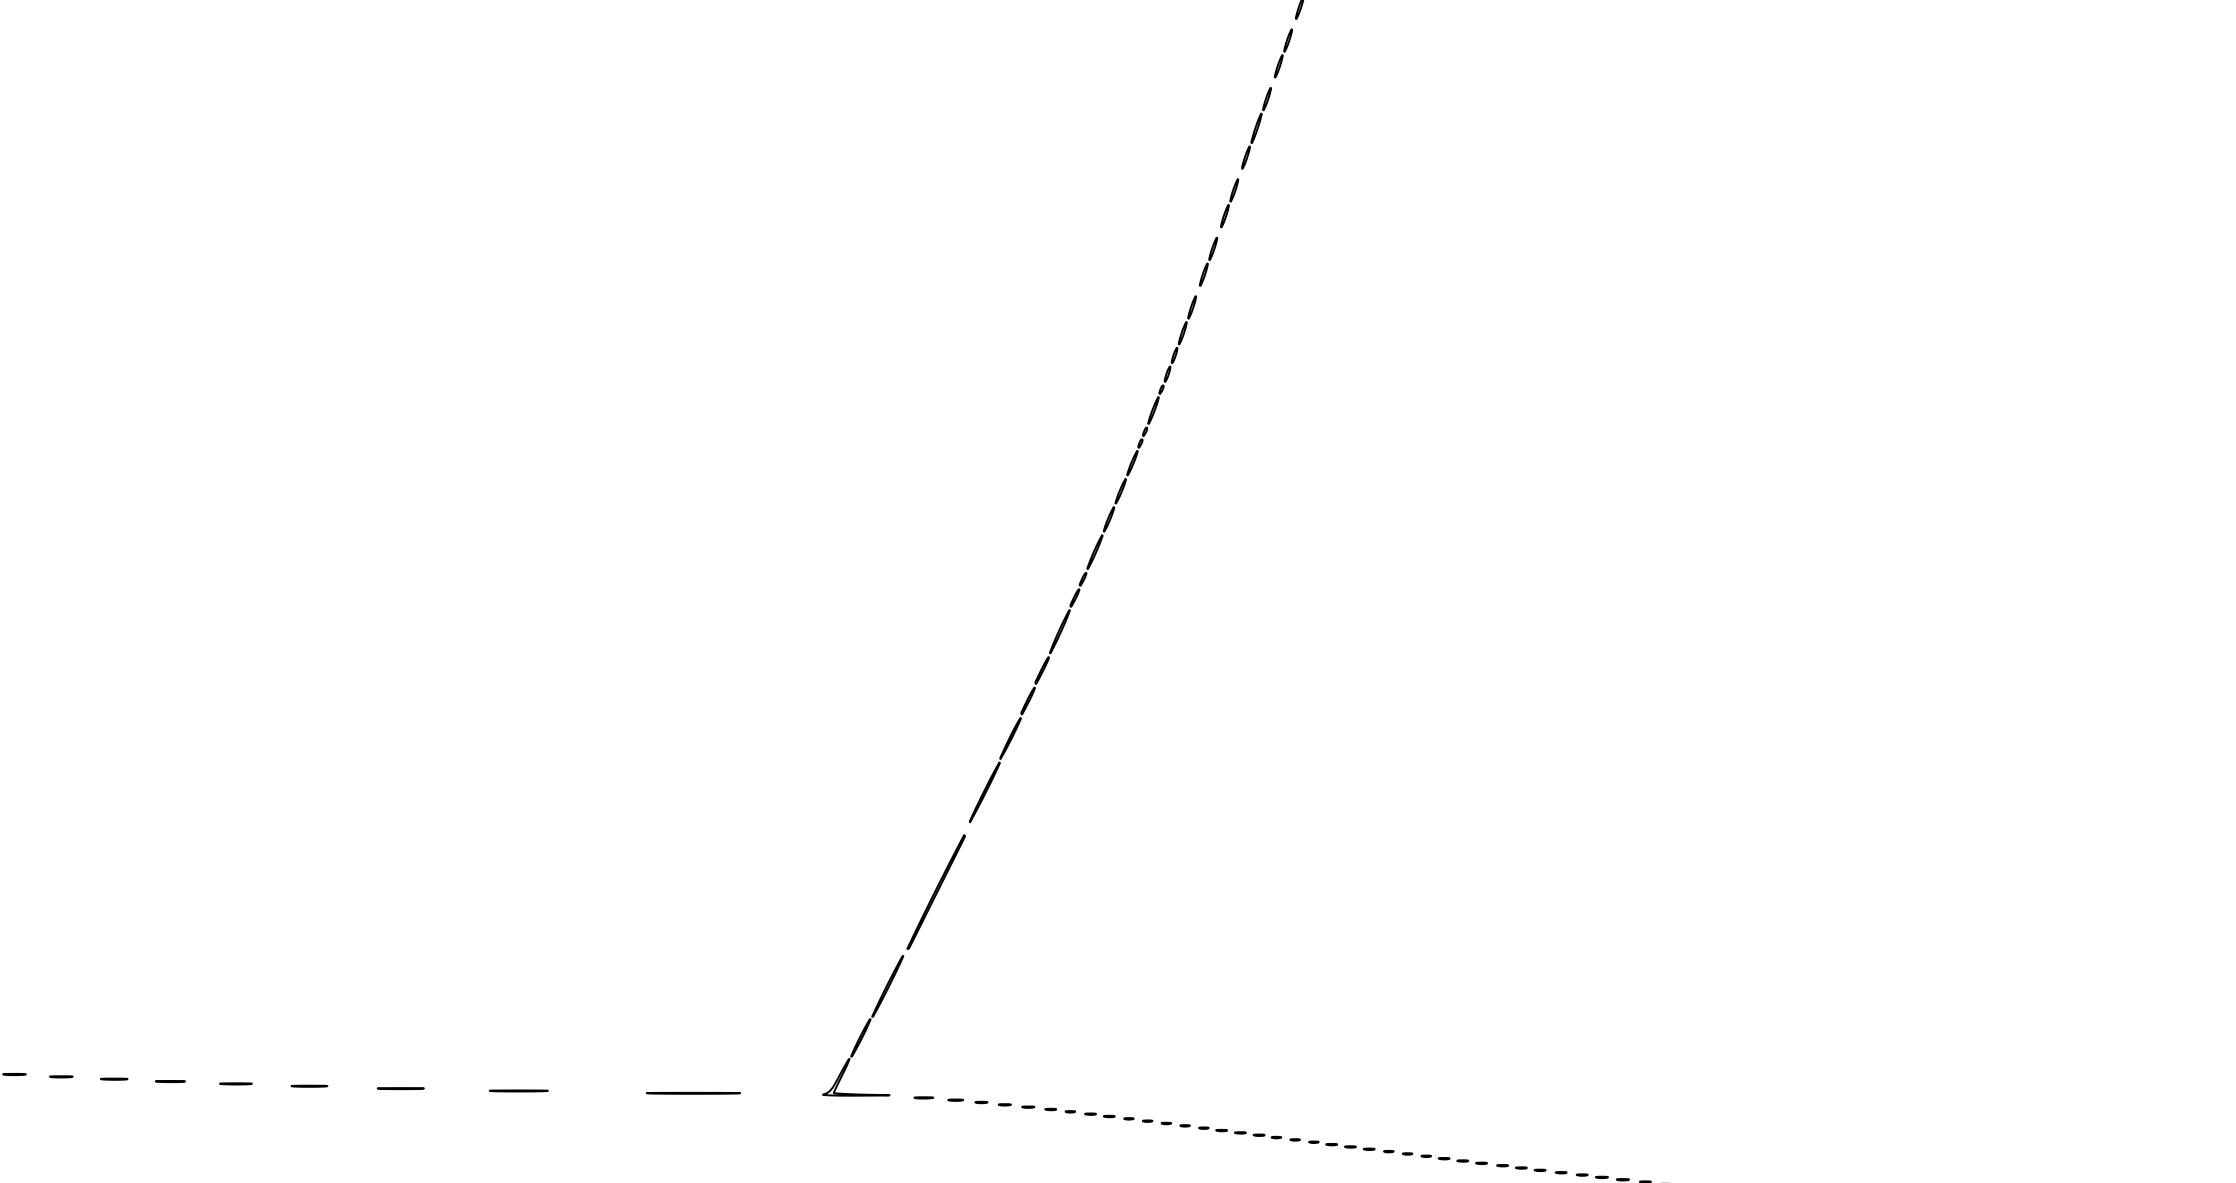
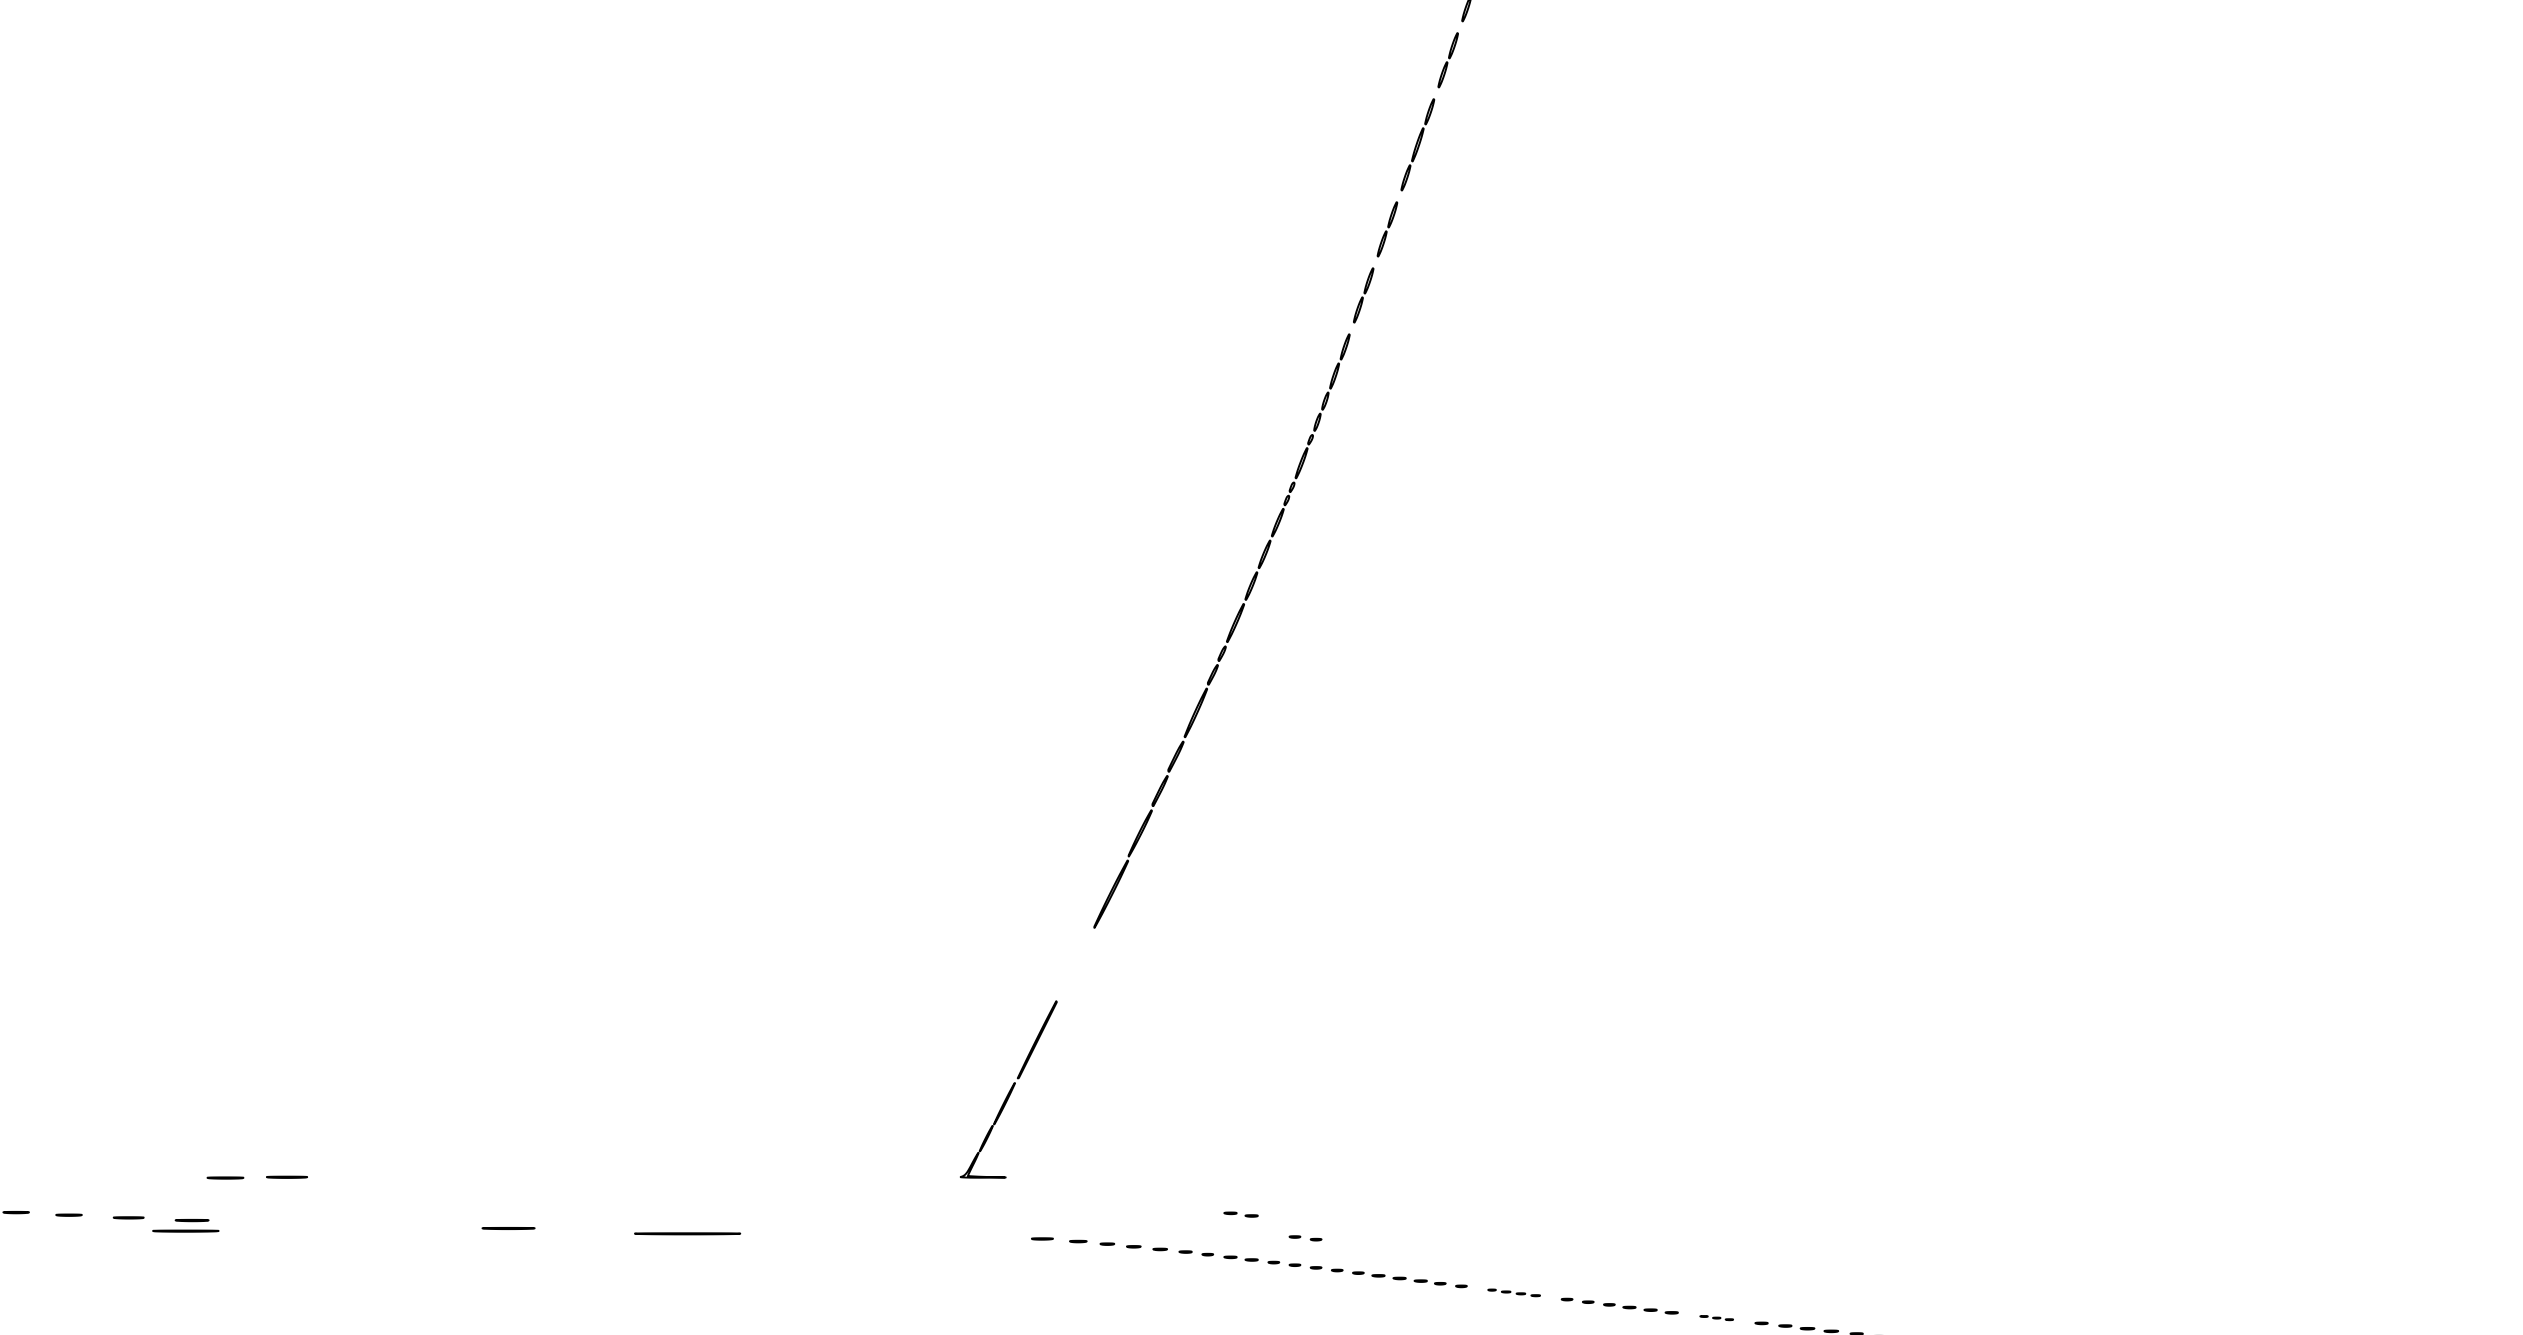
part: (893, 965) -> (1008, 1089), size x0.6
part: (1099, 1076) -> (1240, 1214), added
line: (235, 1083) -> (224, 1177), moved
line: (309, 1085) -> (287, 1176), moved
line: (400, 1088) -> (508, 1228), moved
line: (518, 1090) -> (185, 1230), moved
line: (693, 1093) -> (687, 1234), moved
part: (1156, 1097) -> (1304, 1238), added
part: (1341, 1145) -> (1513, 1292), size x0.7
part: (1521, 1167) -> (1716, 1317), size x0.6

